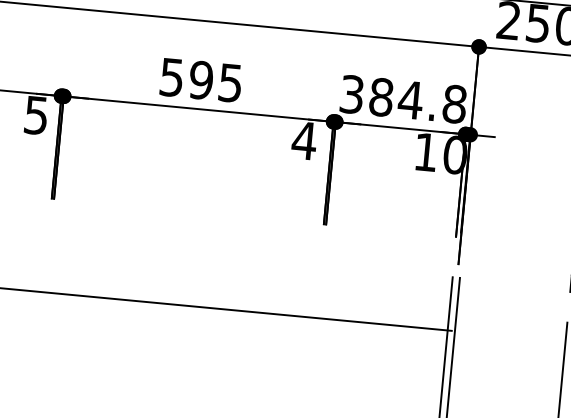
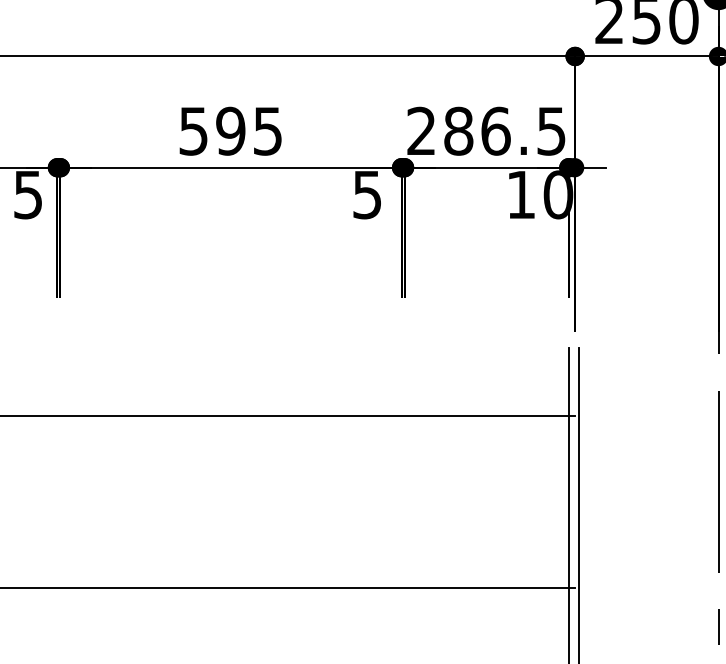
text: (403, 98) -> (486, 130), 384.8 -> 286.5
text: (303, 141) -> (366, 195), 4 -> 5

